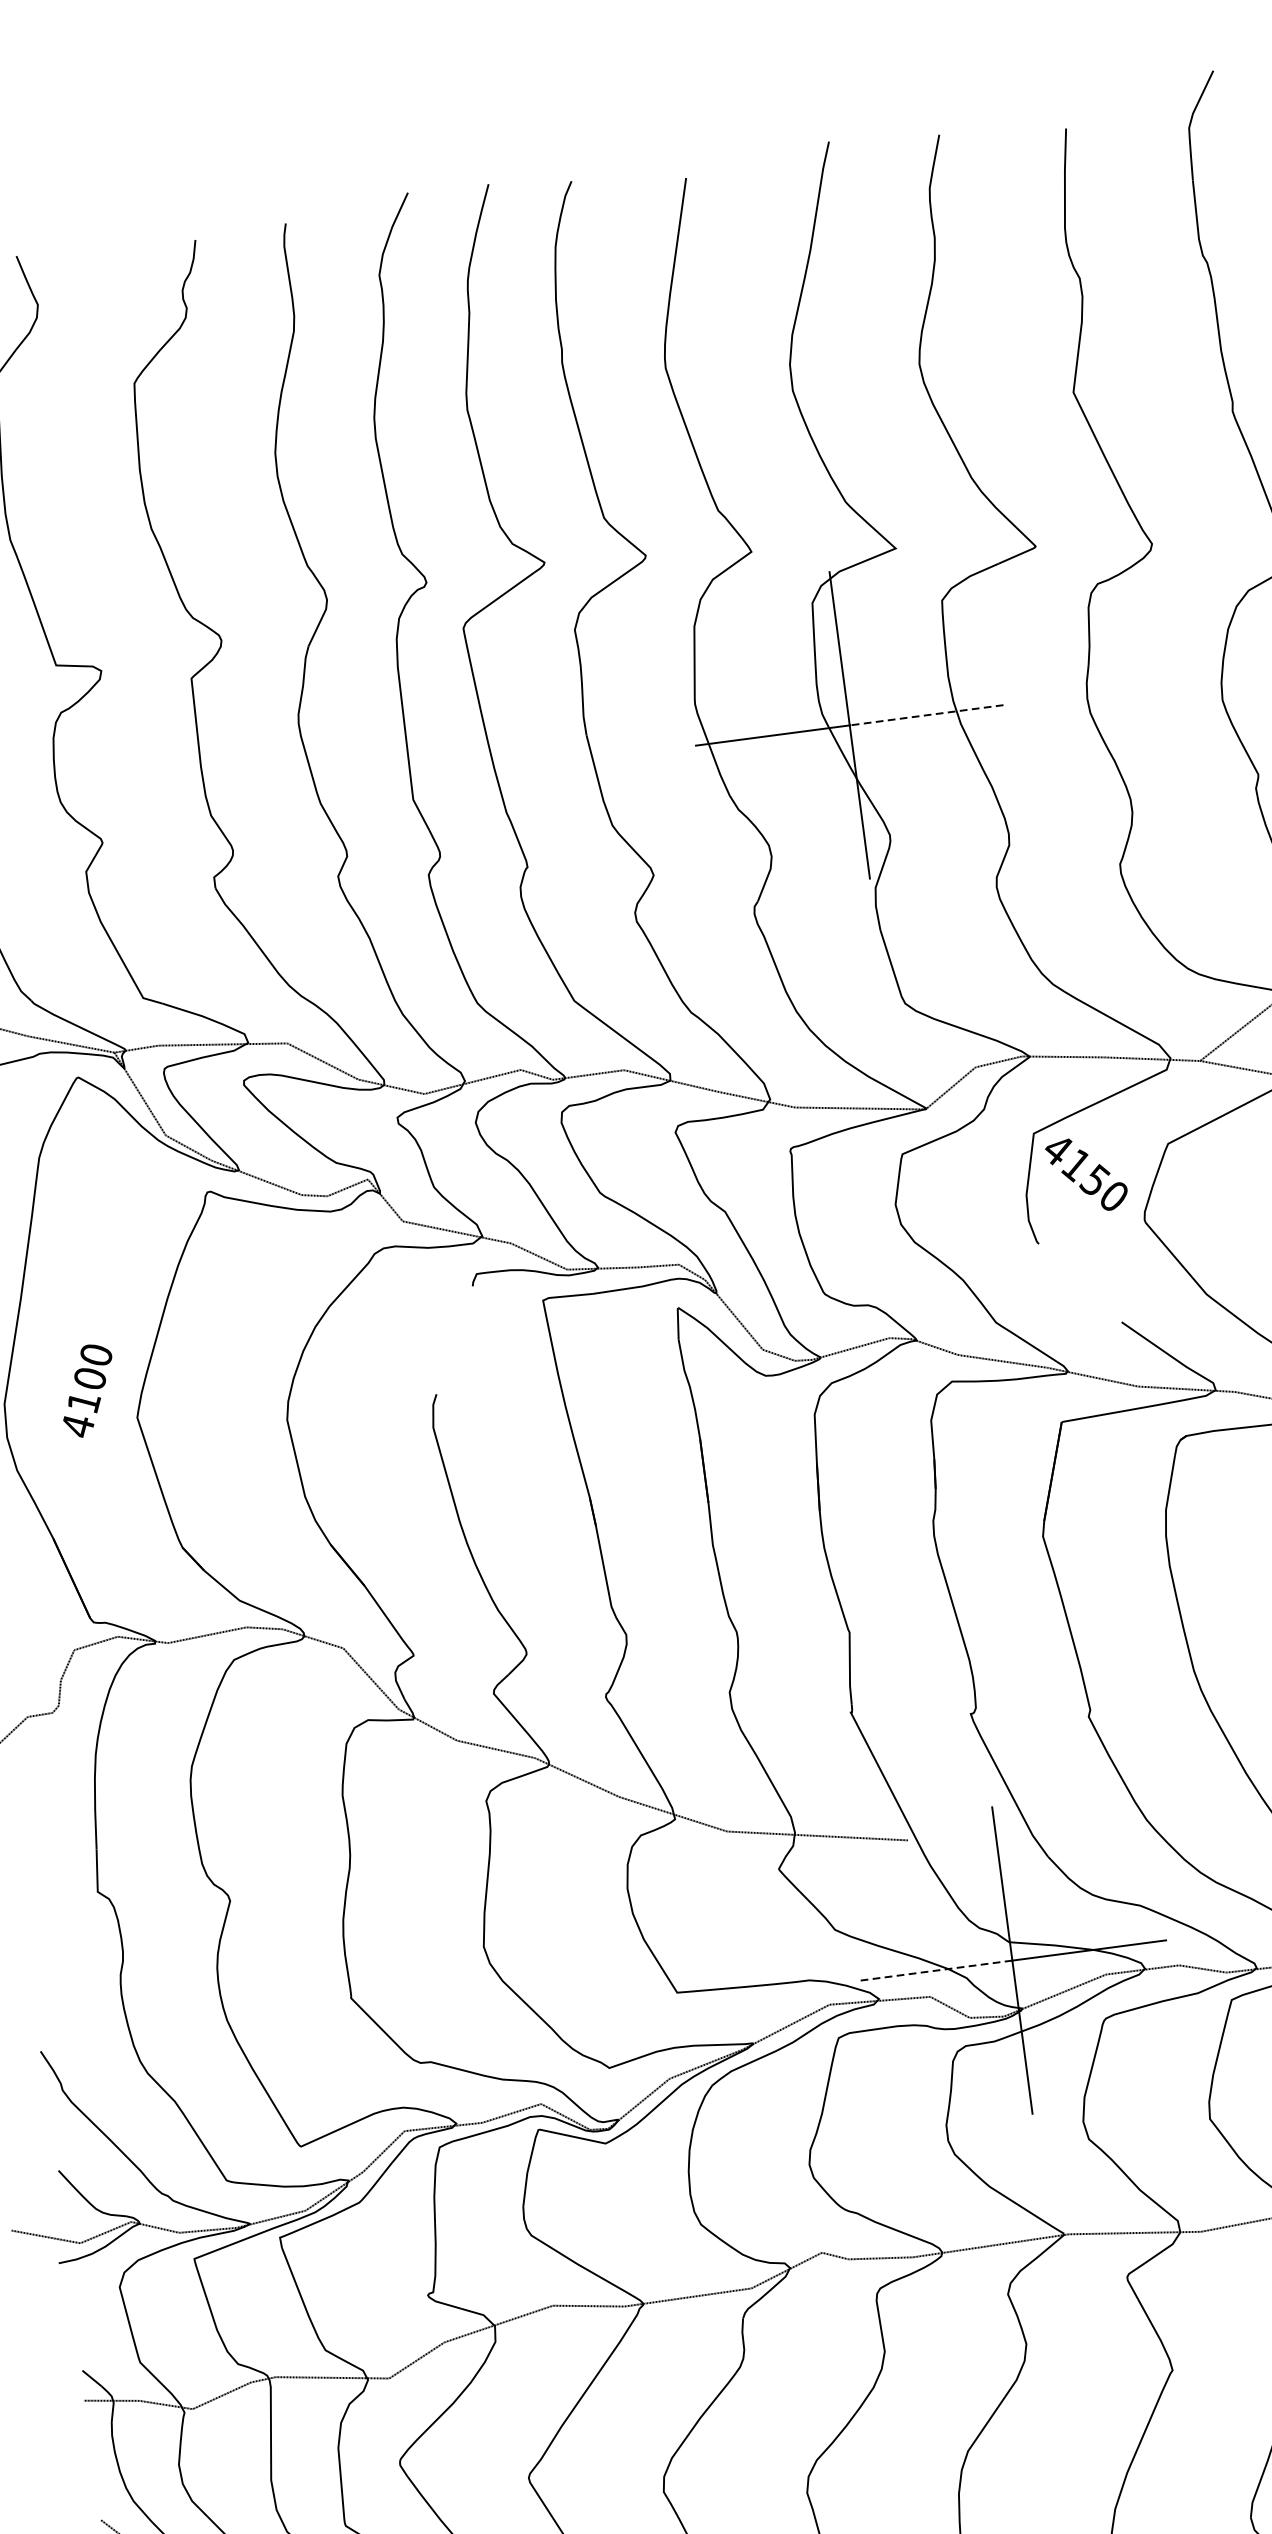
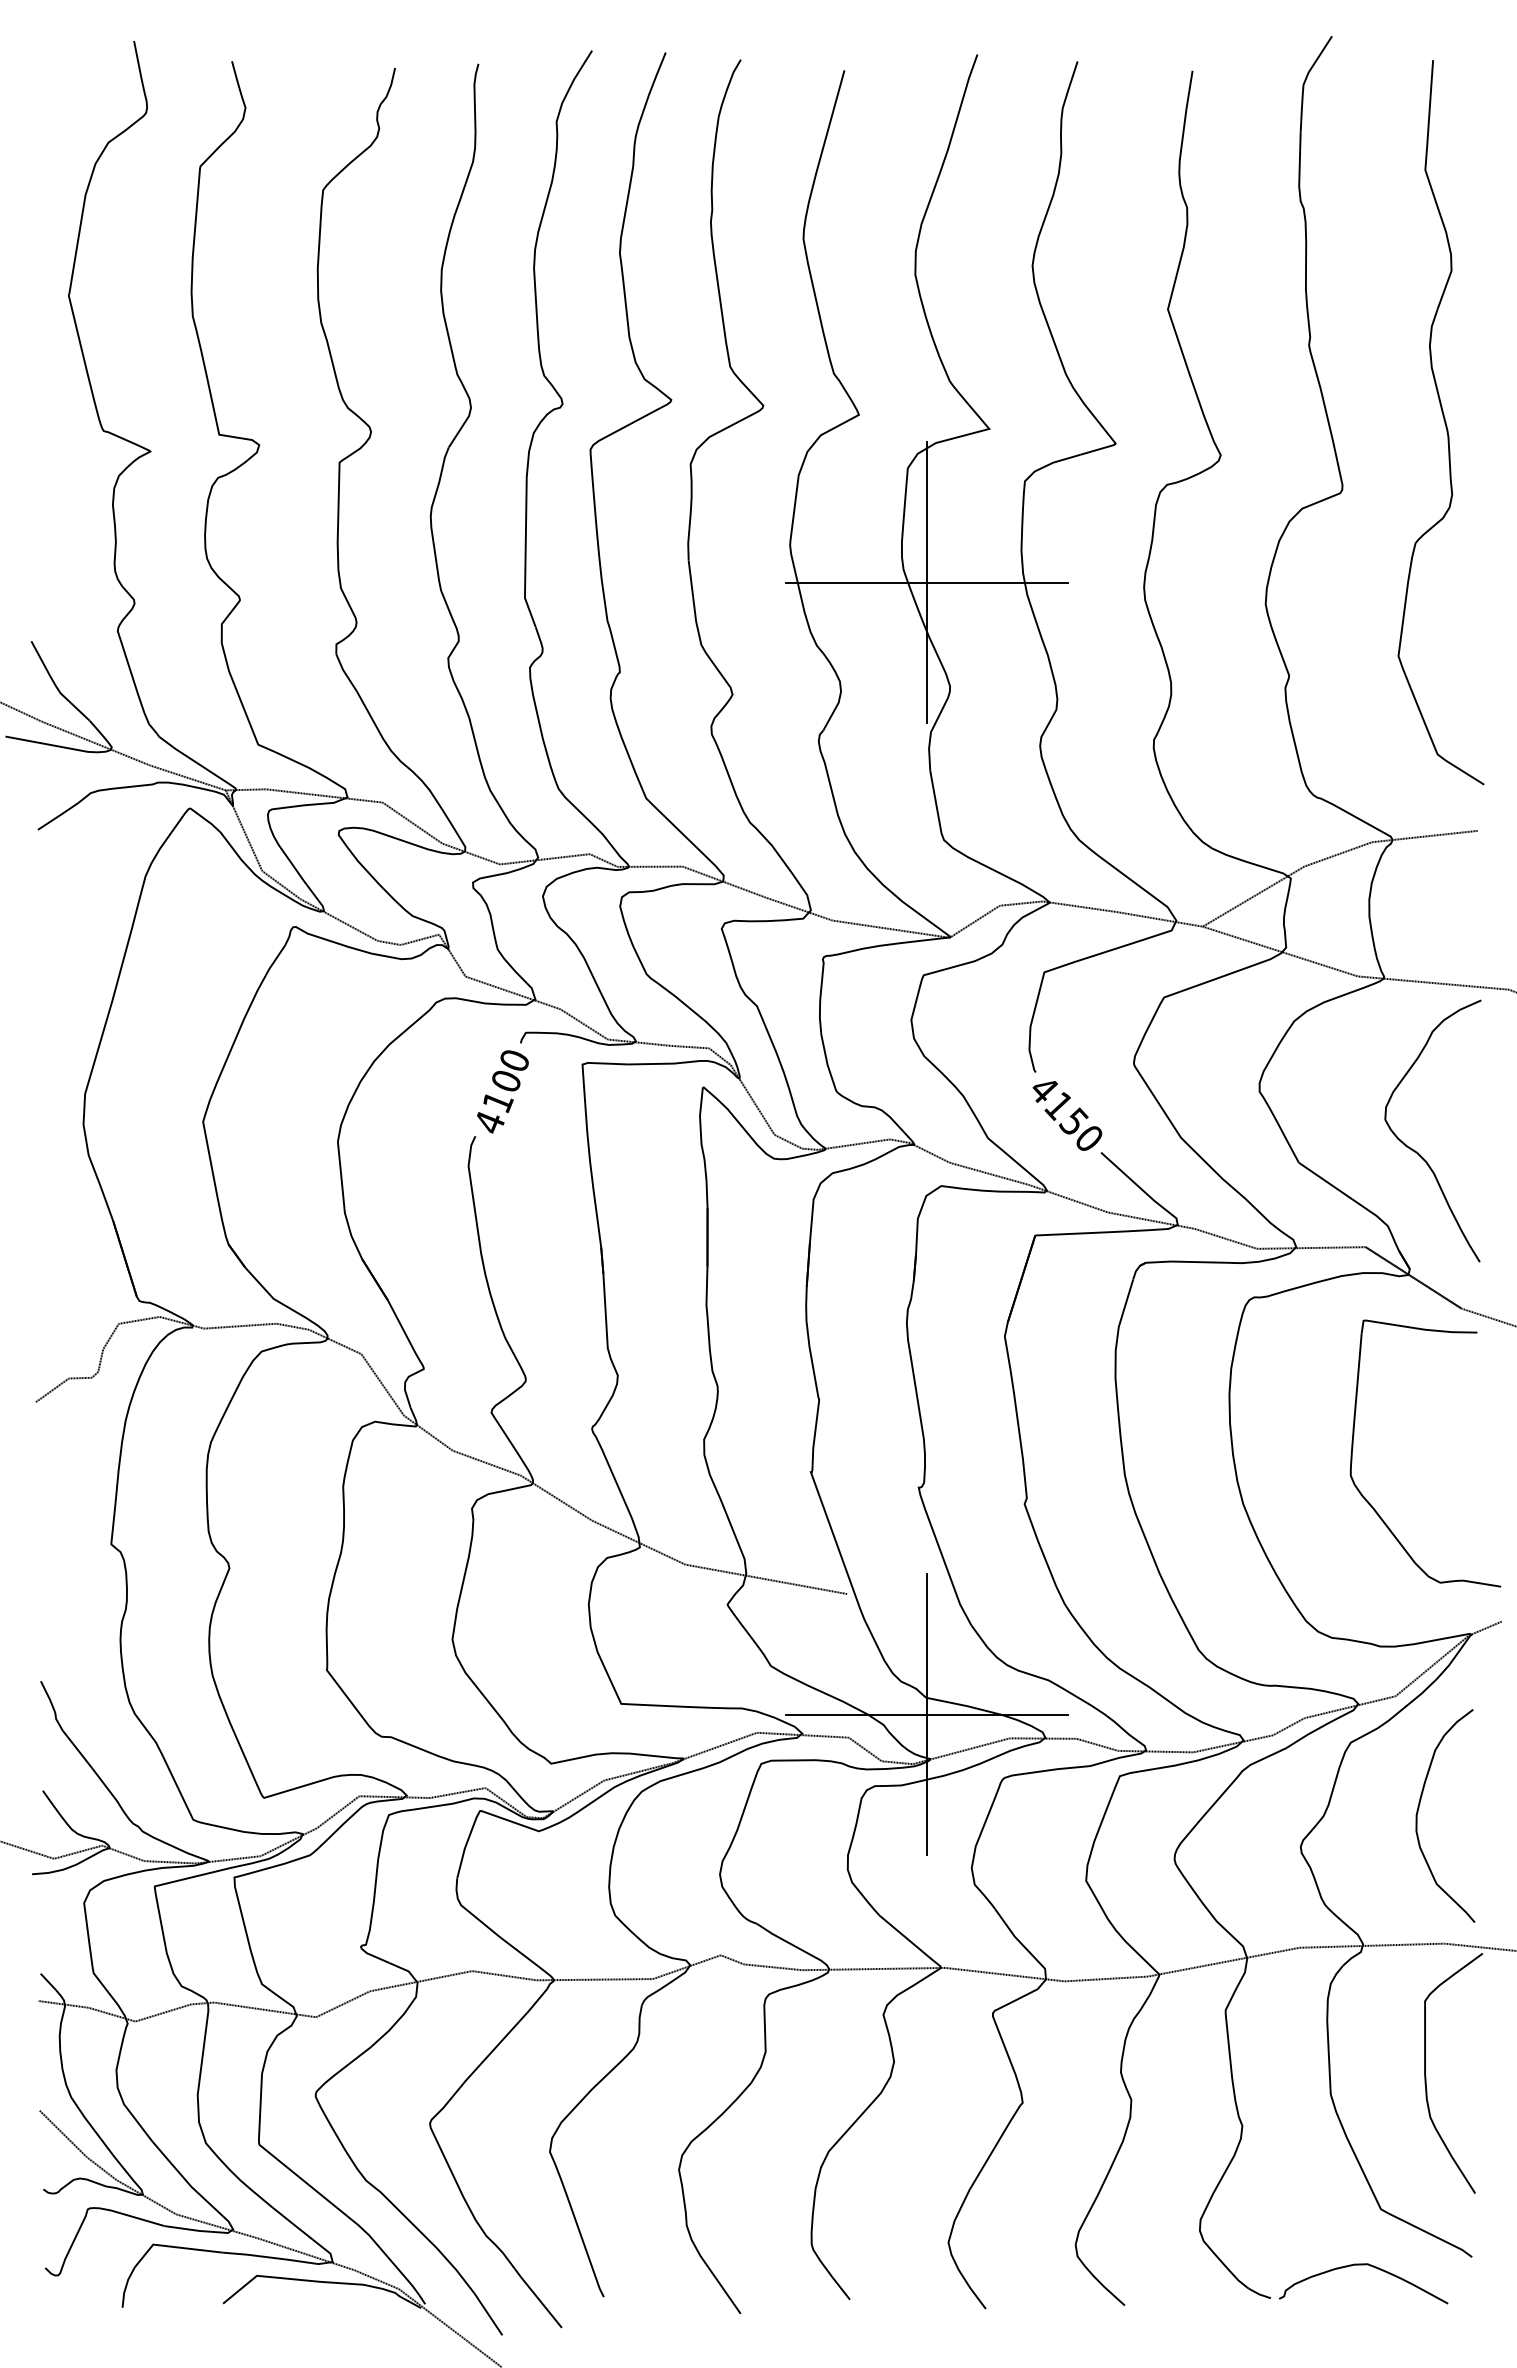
line: (925, 715) -> (996, 582), dashed -> solid
text: (1087, 1174) -> (1067, 1115), moved
text: (87, 1390) -> (502, 1091), moved
line: (934, 1970) -> (855, 1714), dashed -> solid

